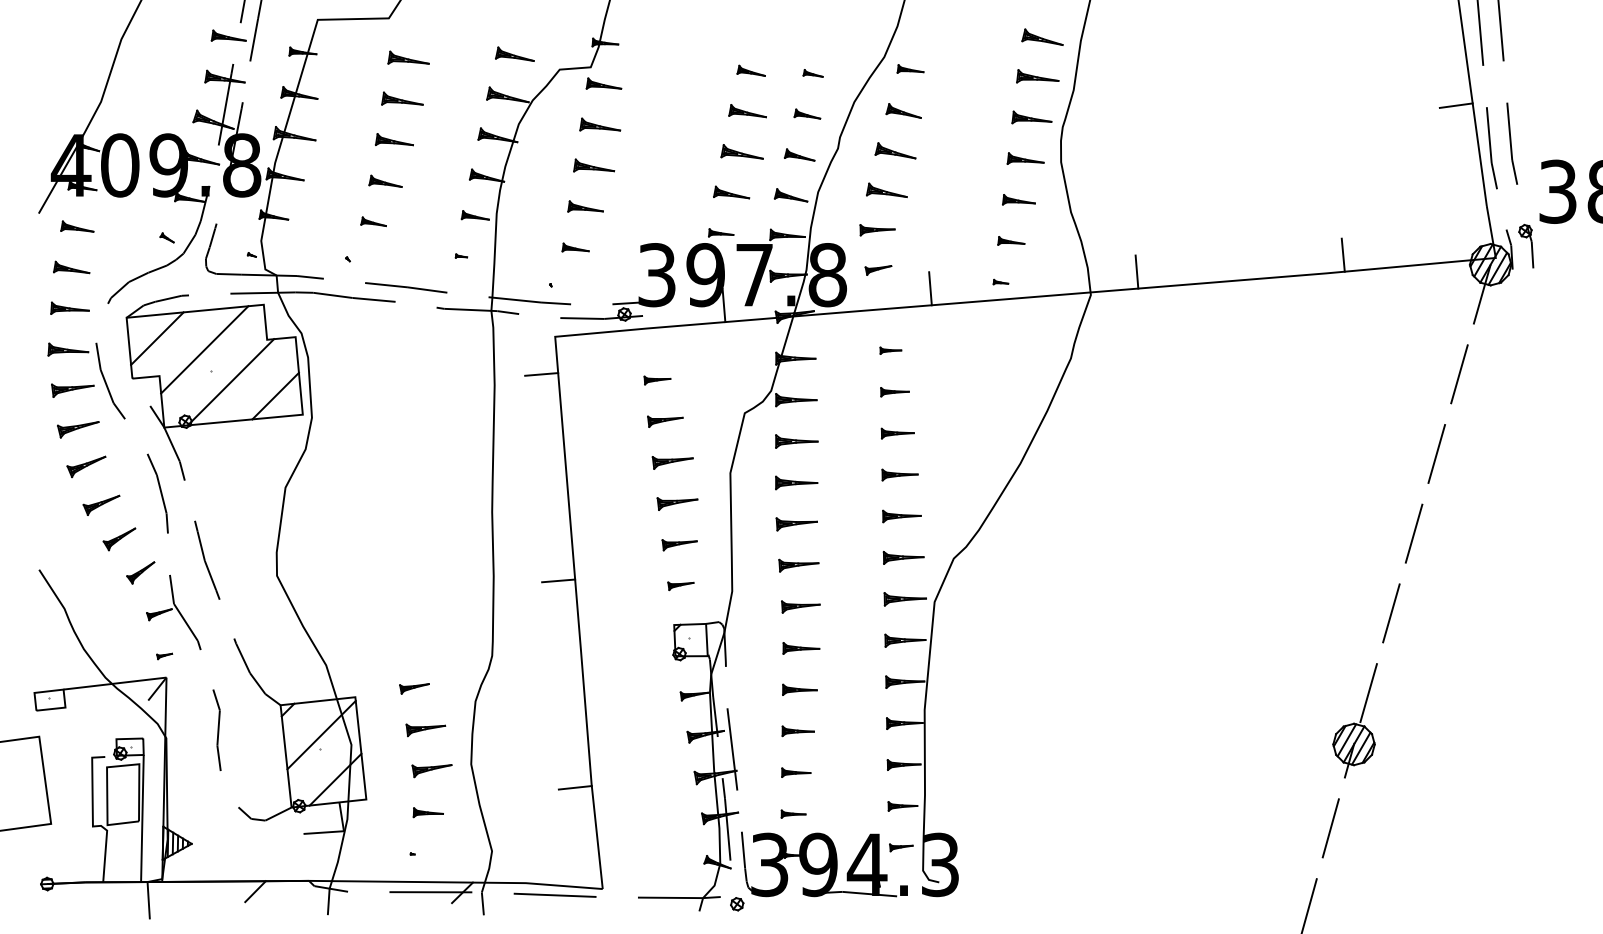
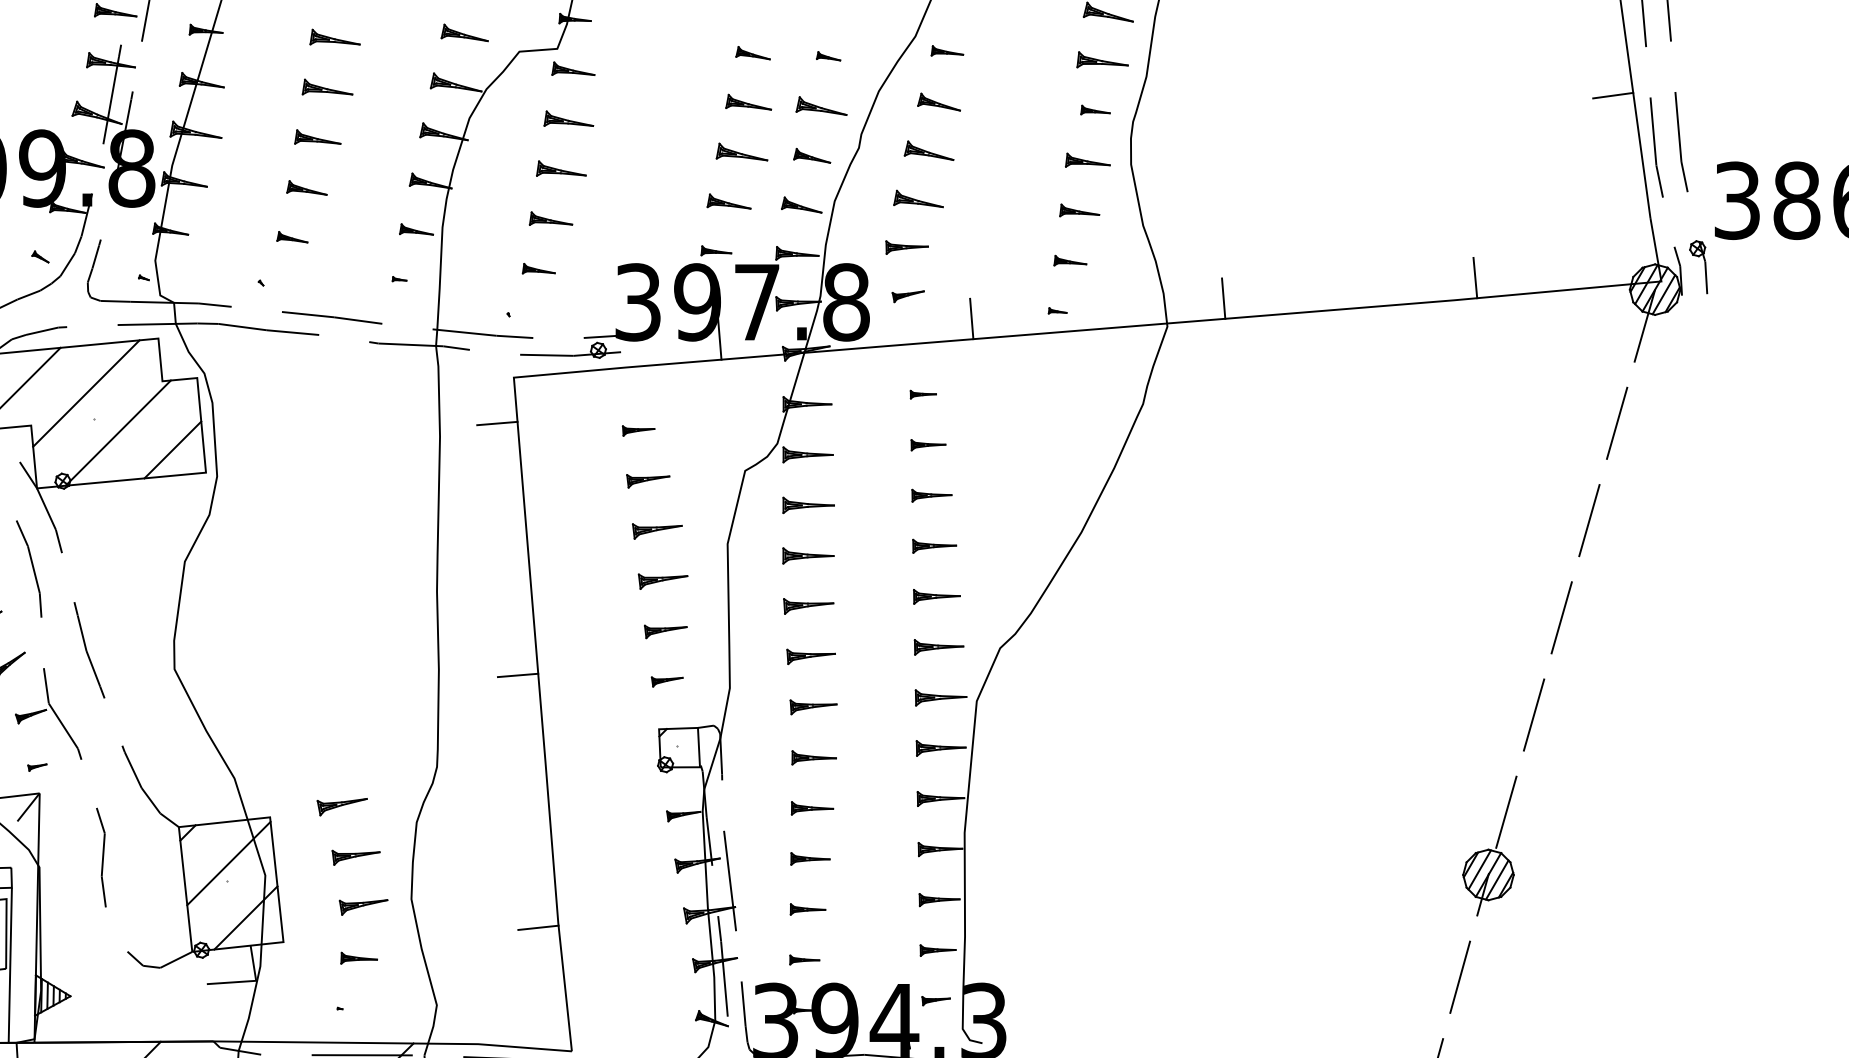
part: (807, 113) -> (821, 105), size x1.6
part: (1031, 117) -> (1094, 110), size x0.6
part: (414, 688) -> (342, 806), size x1.4

